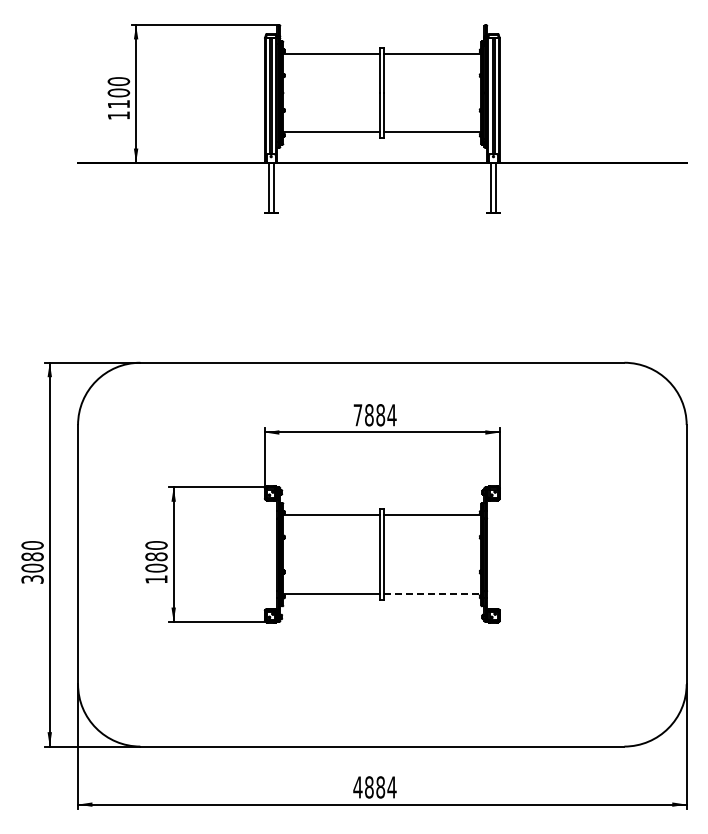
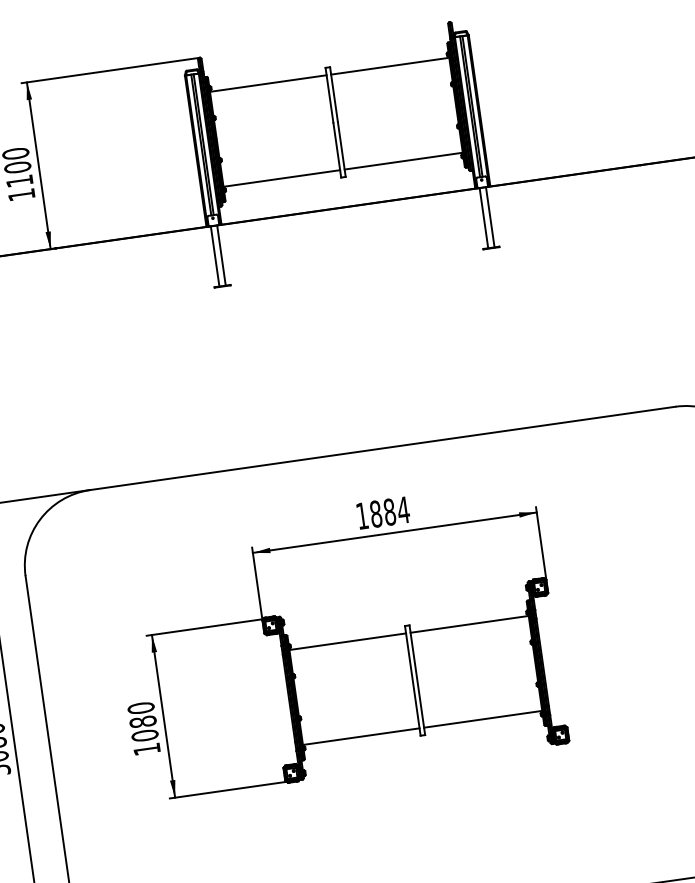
text: (357, 415) -> (361, 516), 7884 -> 1884
line: (432, 593) -> (483, 718), dashed -> solid

